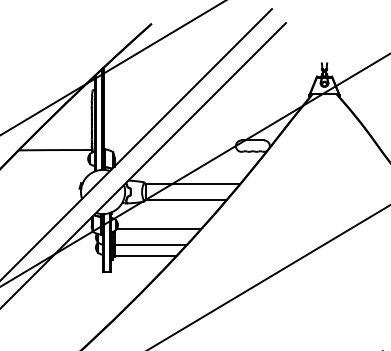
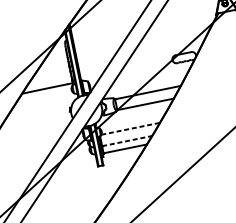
line: (159, 229) -> (131, 128), solid -> dashed
line: (150, 245) -> (127, 141), solid -> dashed

